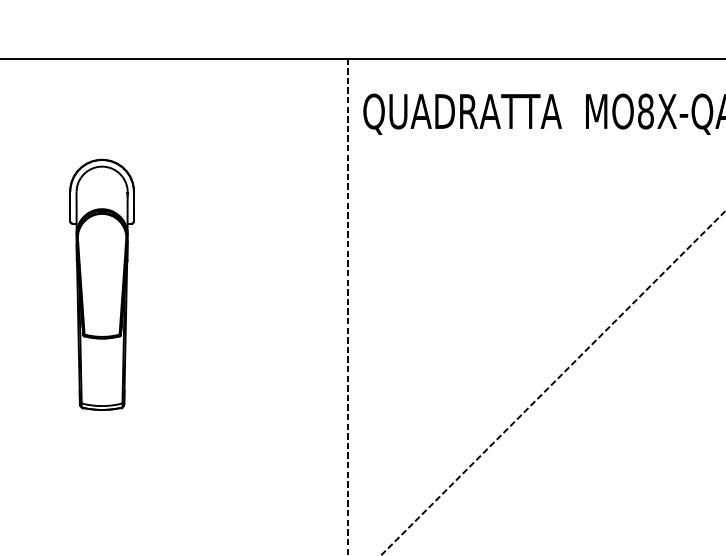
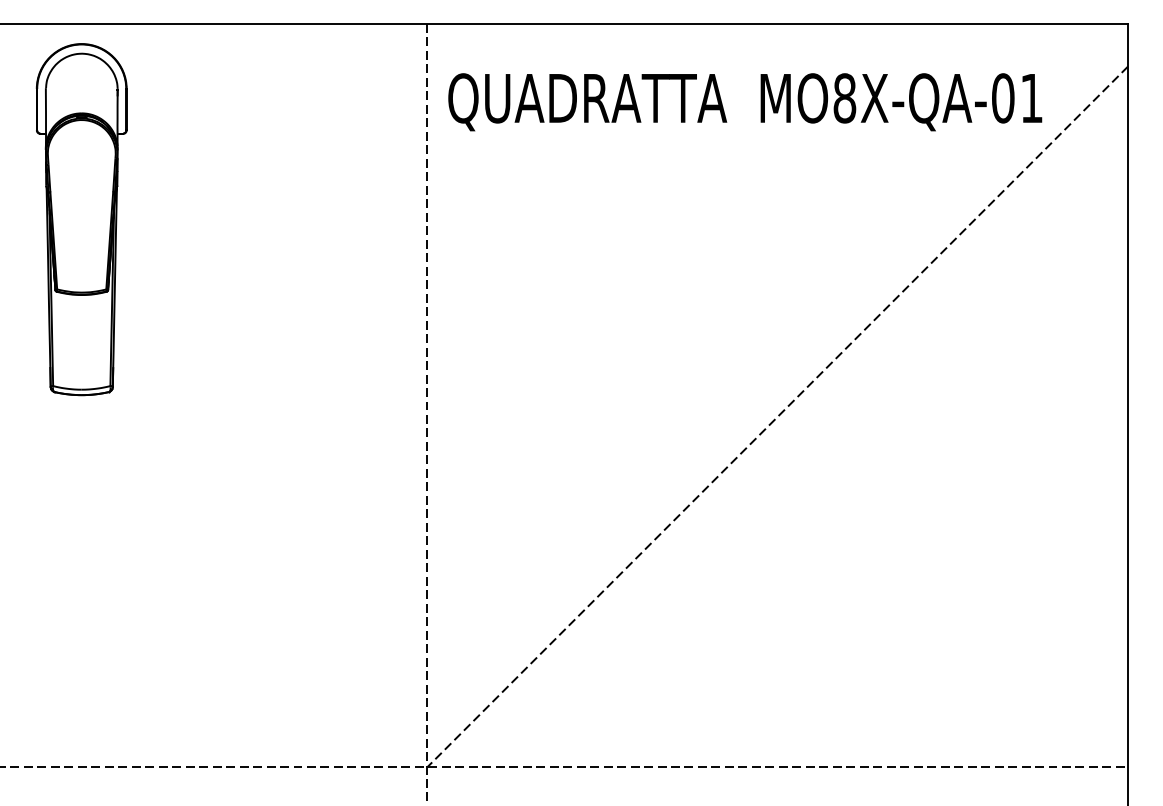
part: (101, 284) -> (81, 219), moved

